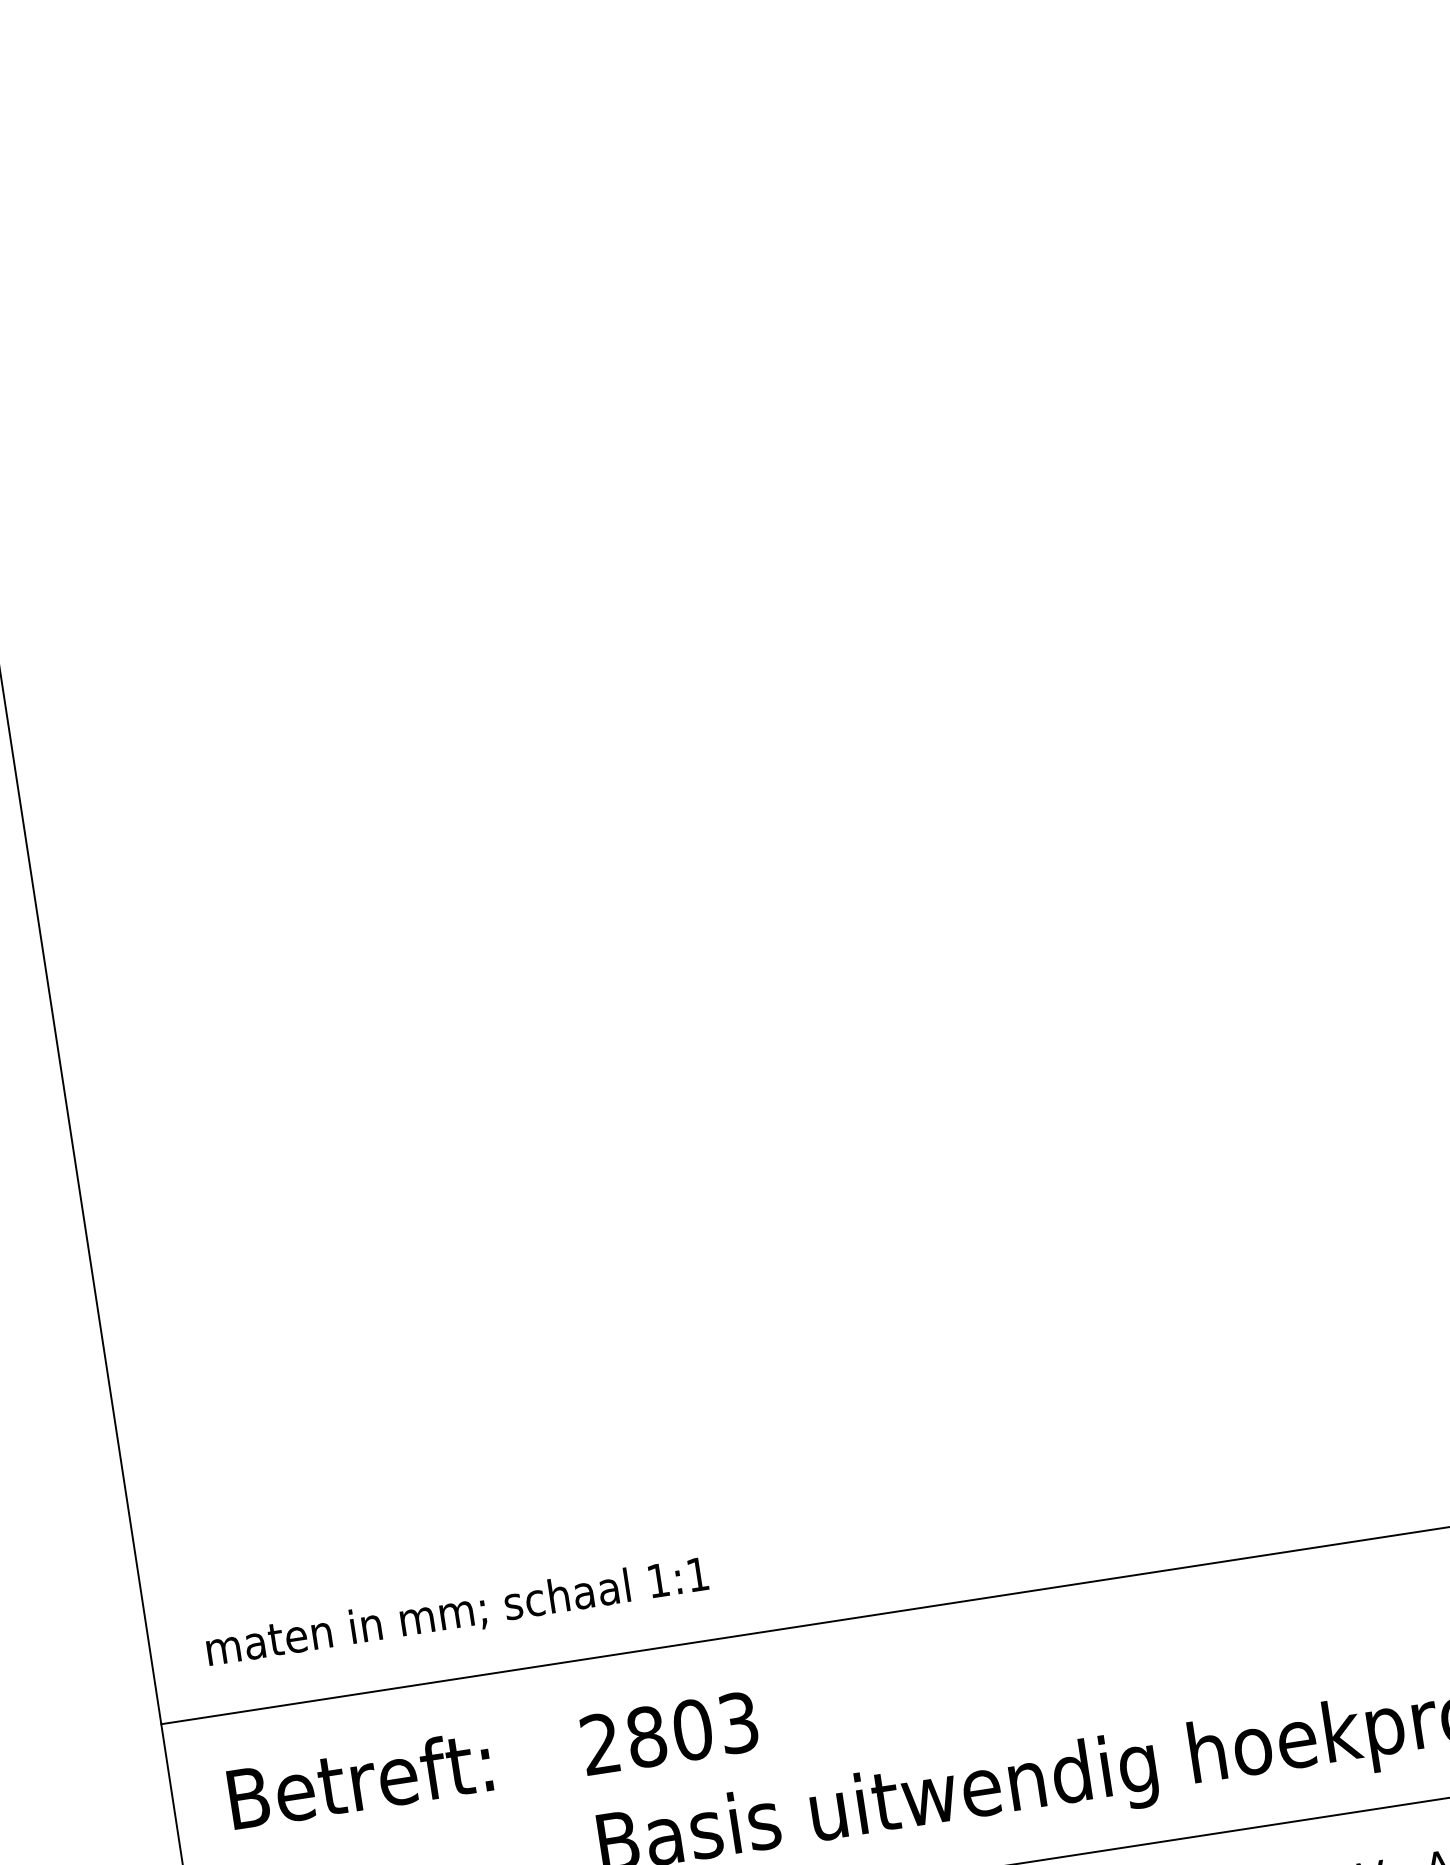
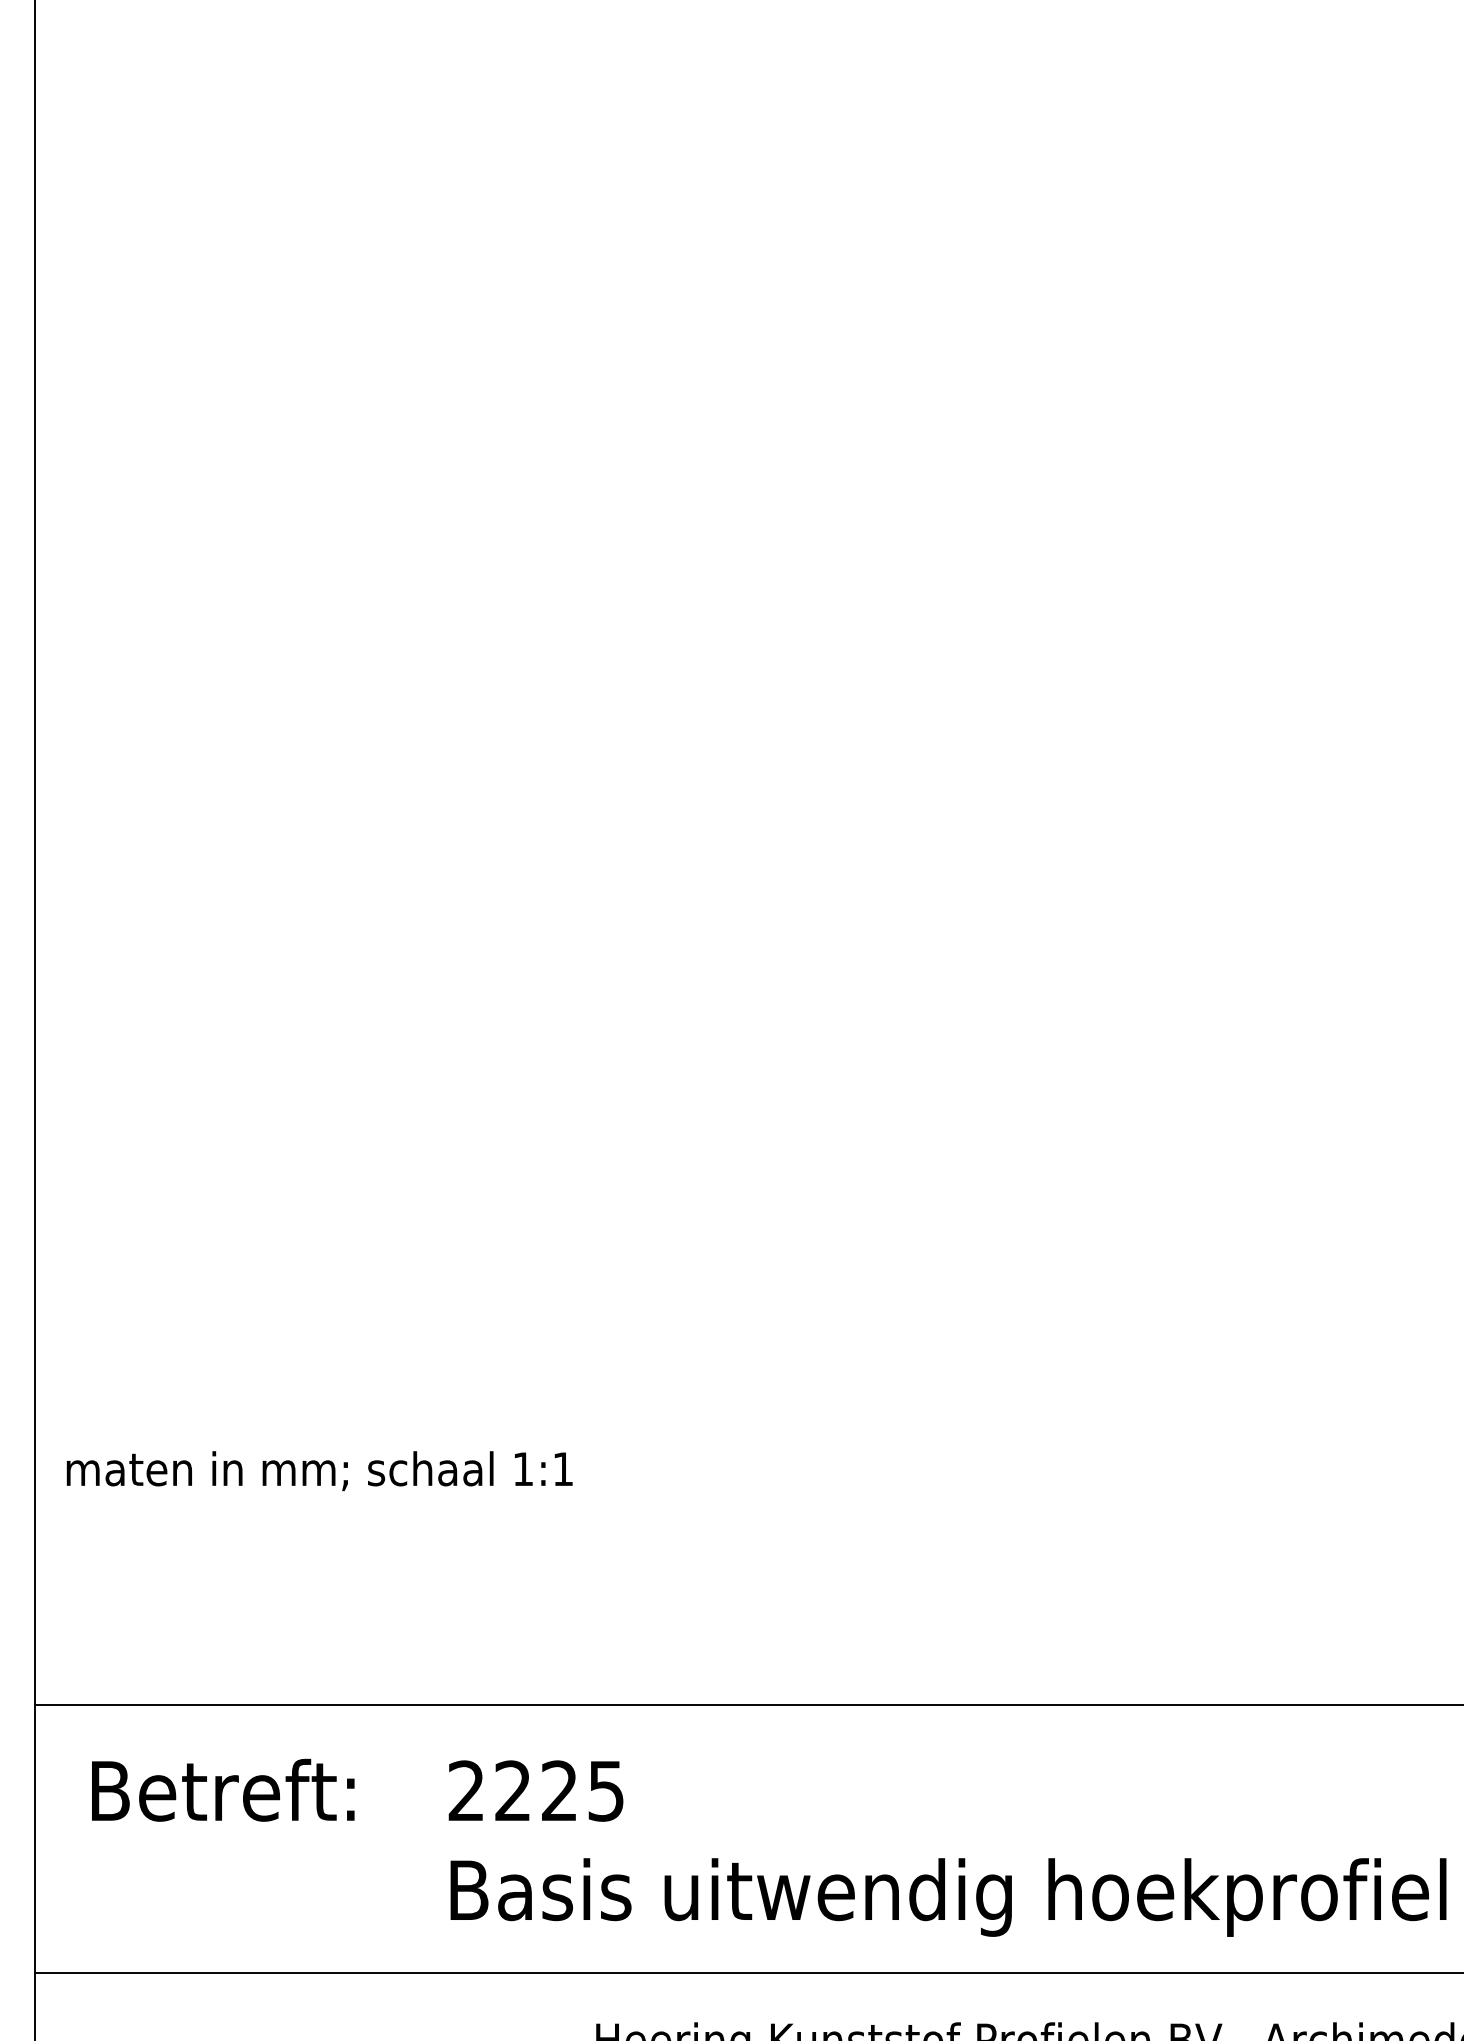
text: (457, 1613) -> (319, 1471), moved
text: (692, 1729) -> (559, 1790), 2803 -> 2225

